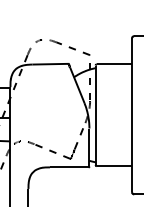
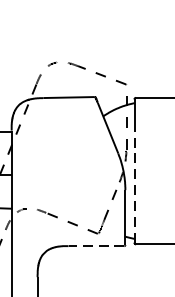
line: (95, 123) -> (134, 182), solid -> dashed
line: (68, 167) -> (95, 246), solid -> dashed

